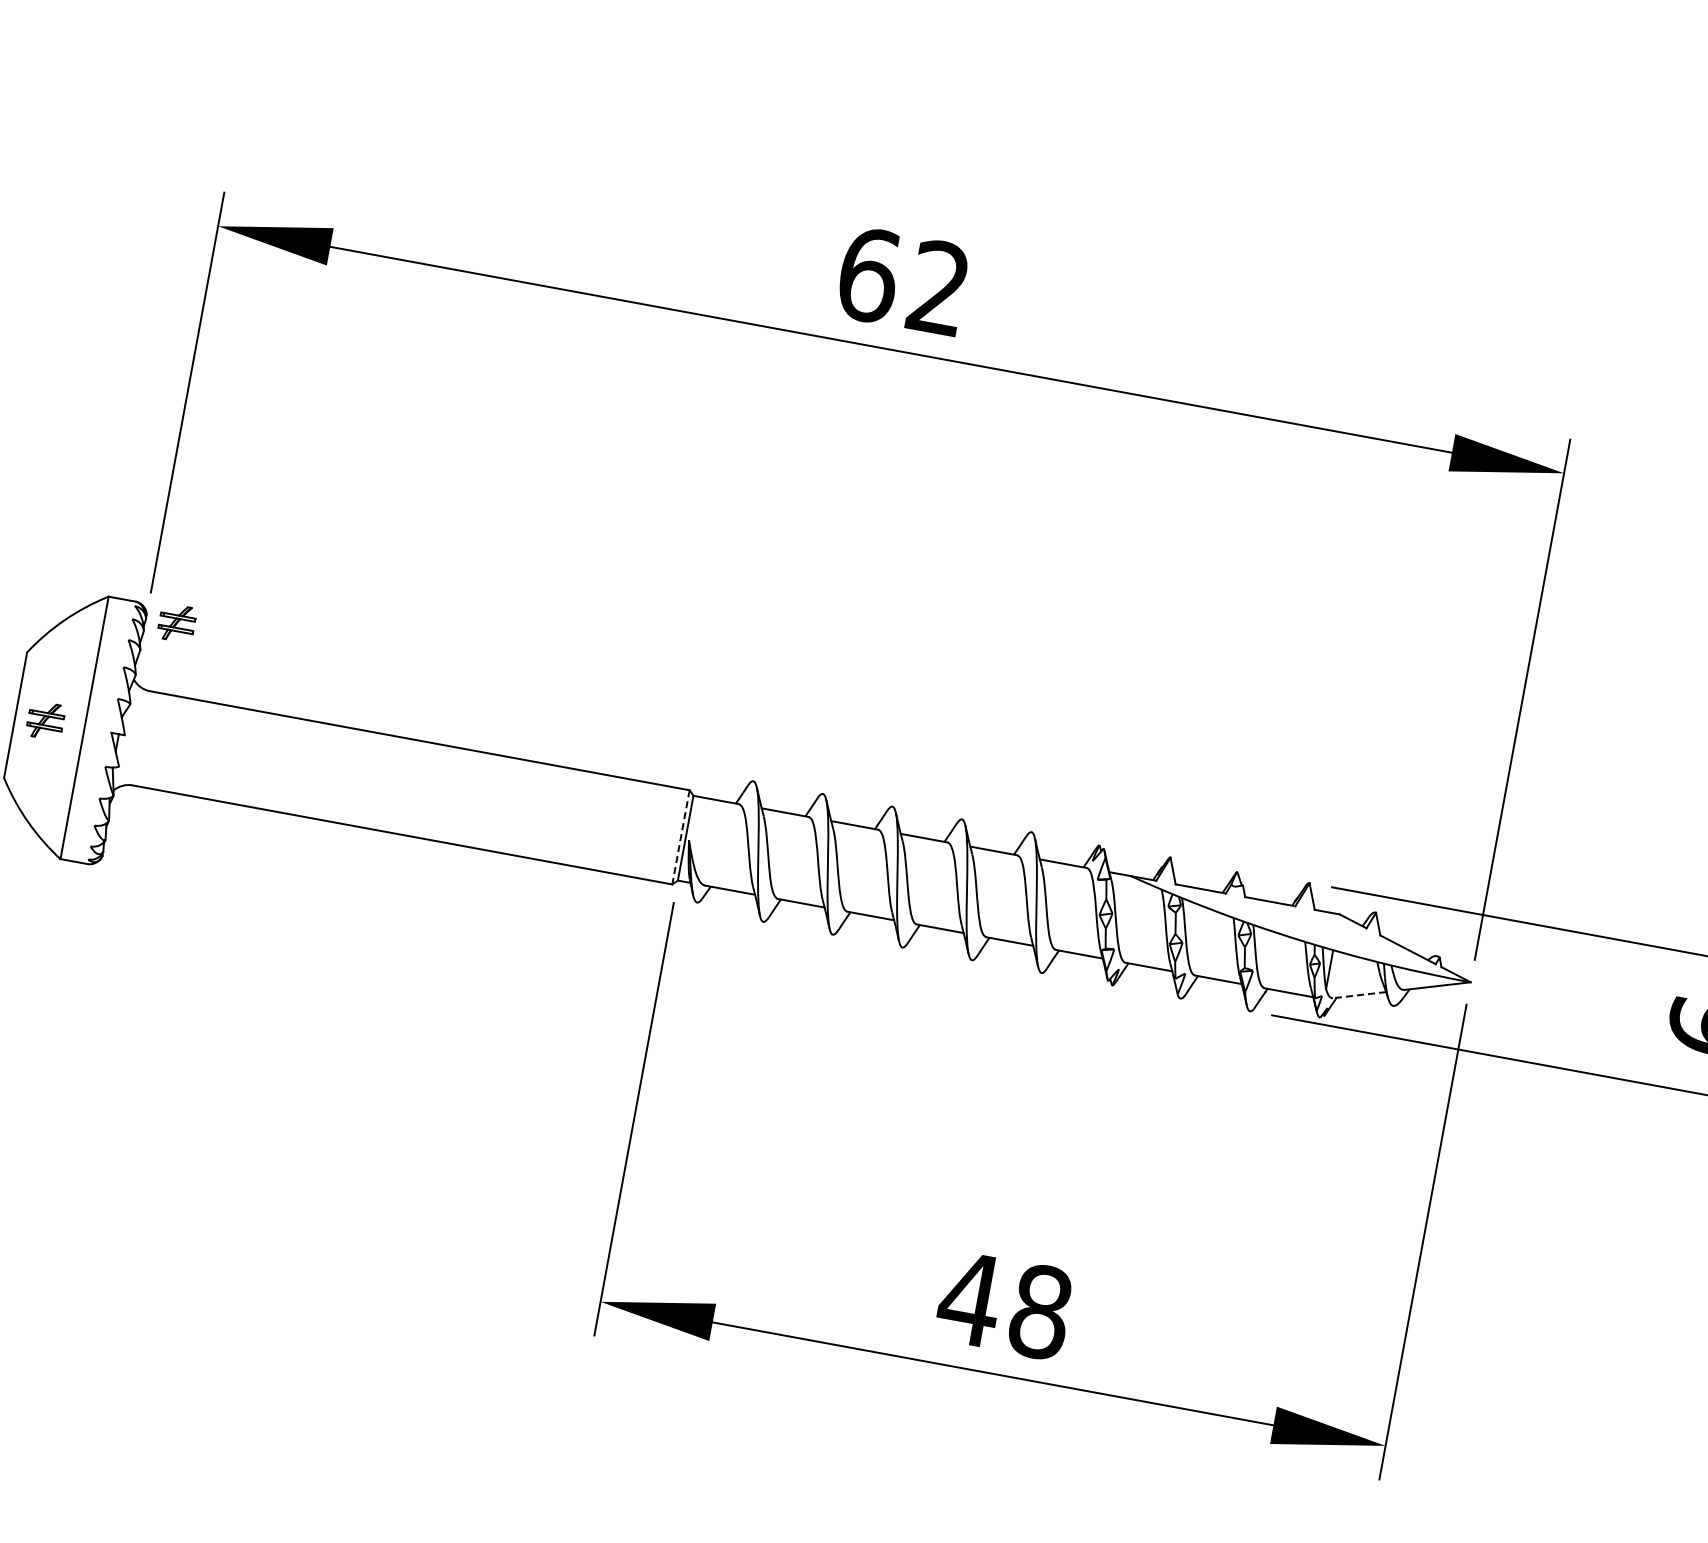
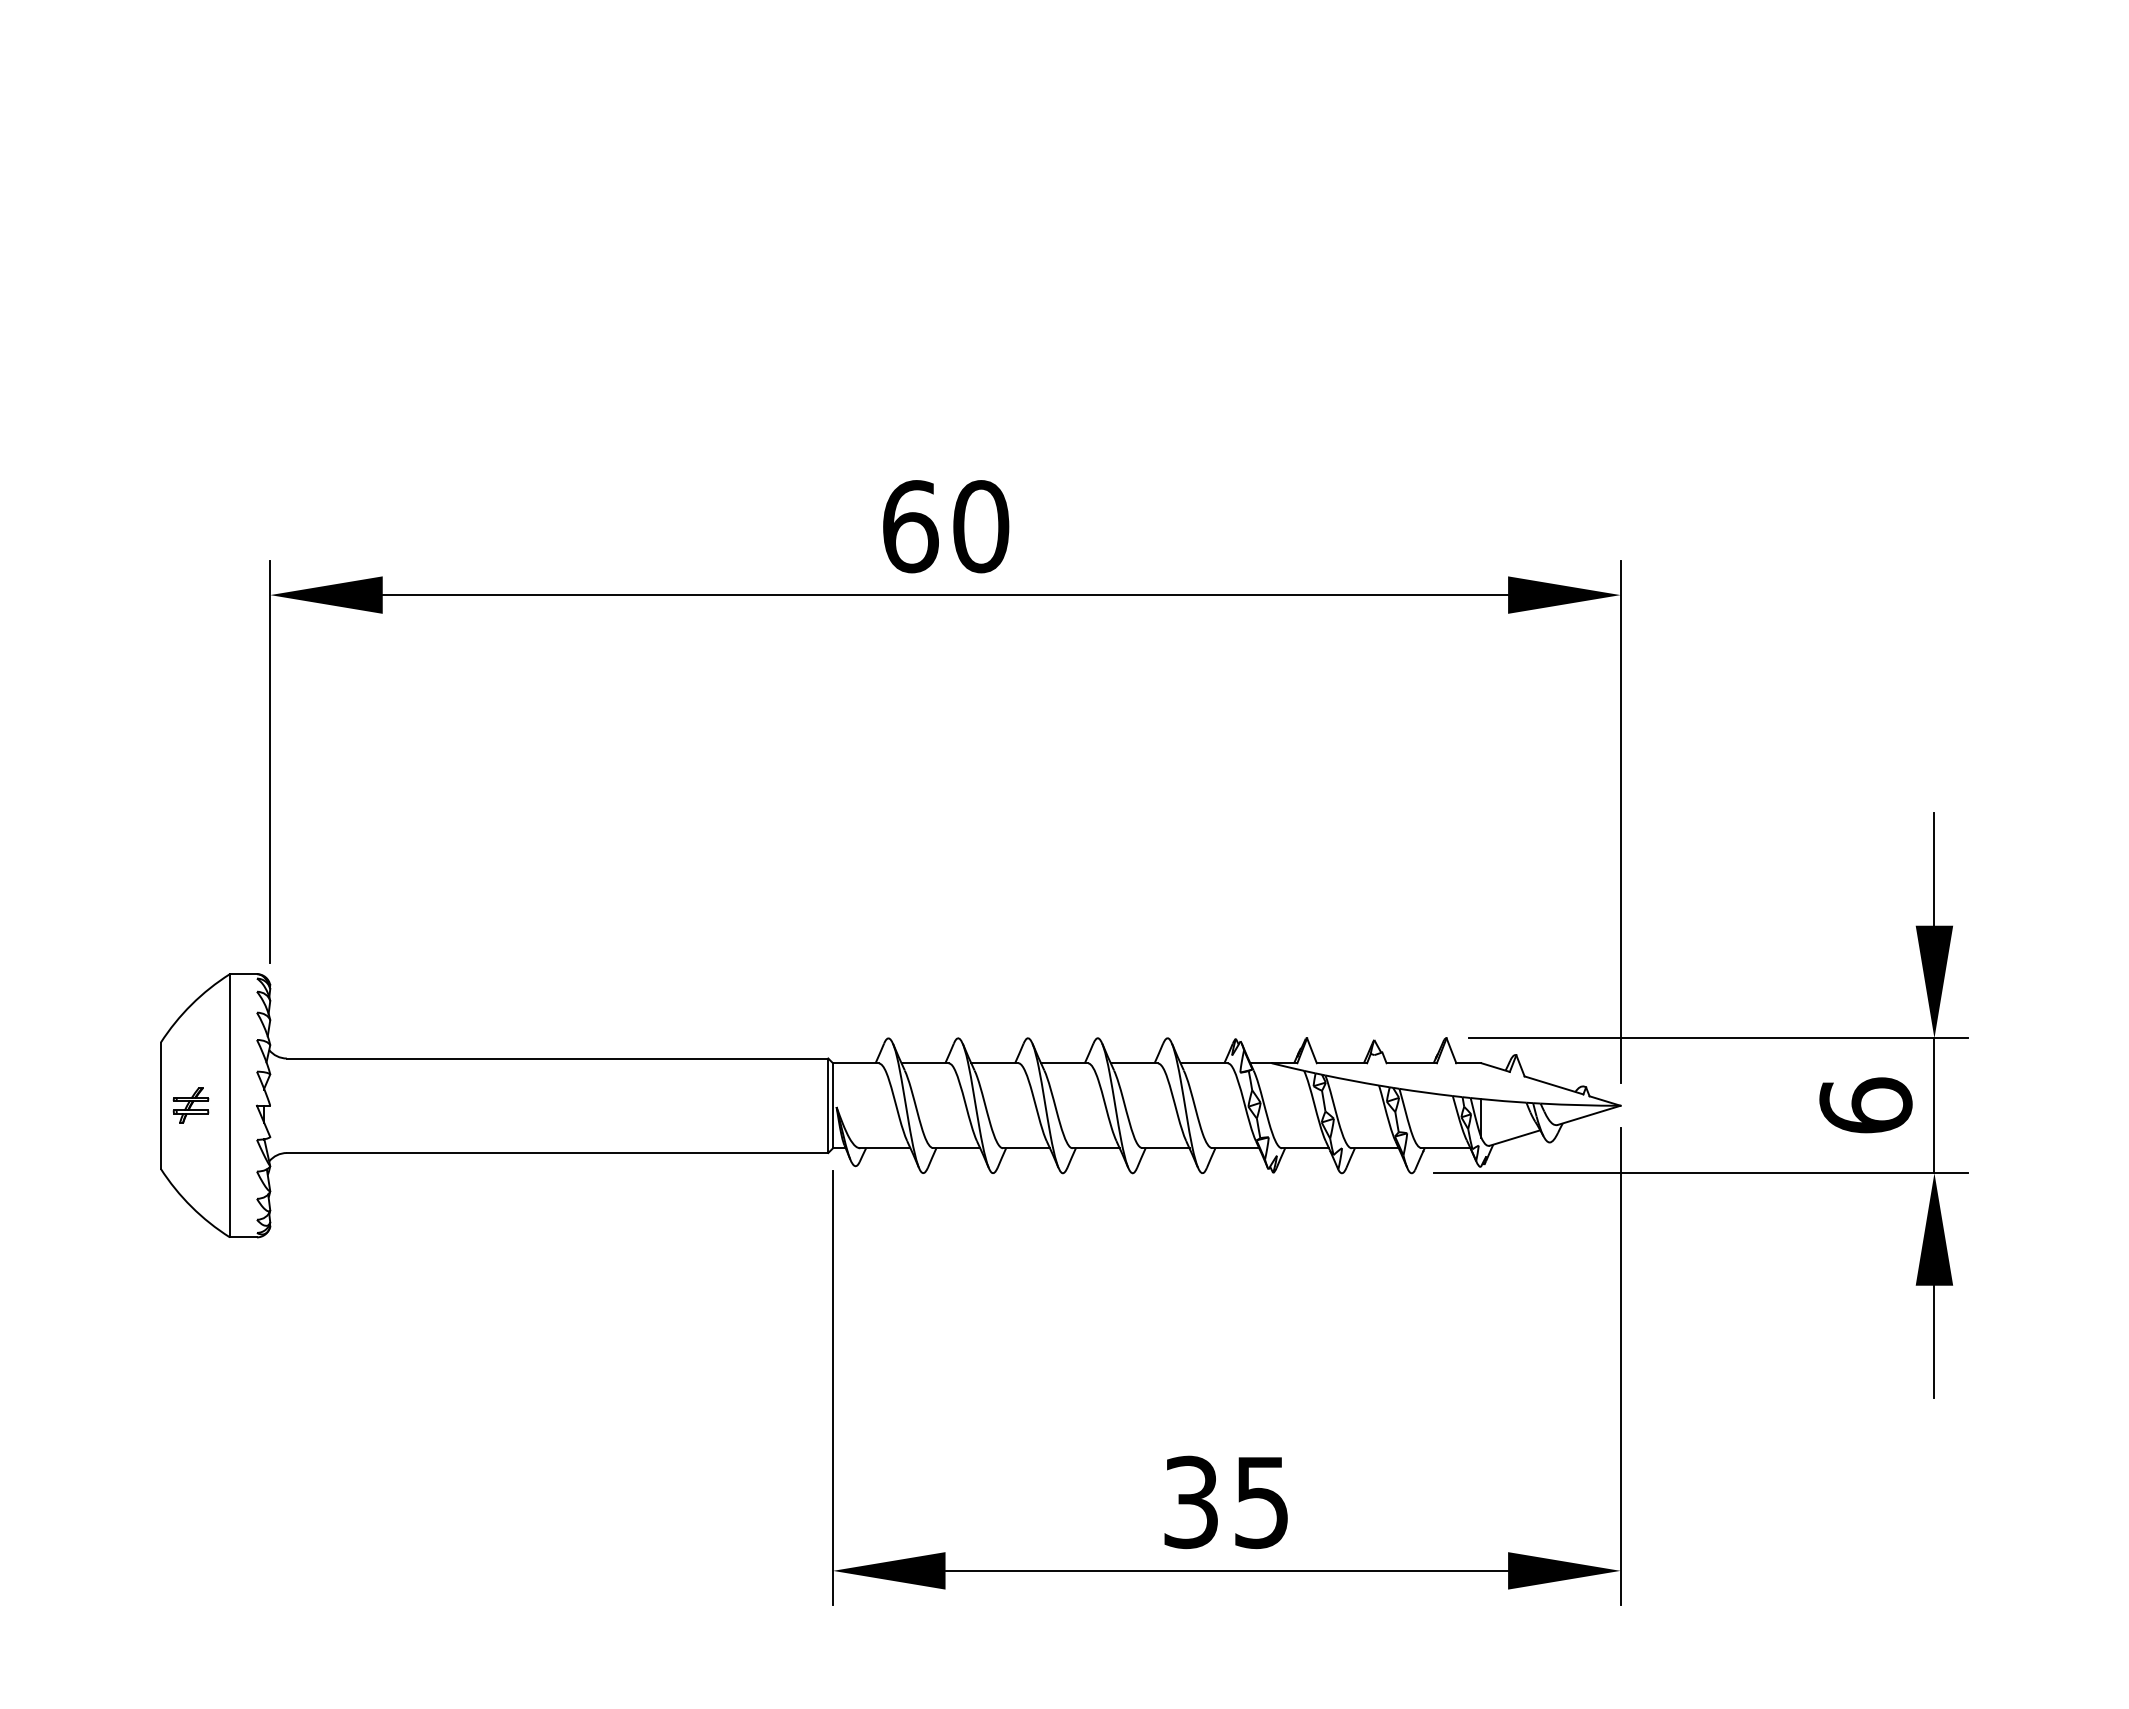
text: (939, 287) -> (981, 526), 62 -> 60
part: (176, 622) -> (300, 987), removed
line: (681, 838) -> (828, 1106), dashed -> solid
line: (1358, 995) -> (1514, 1138), dashed -> solid
text: (1004, 1305) -> (1225, 1502), 48 -> 35

